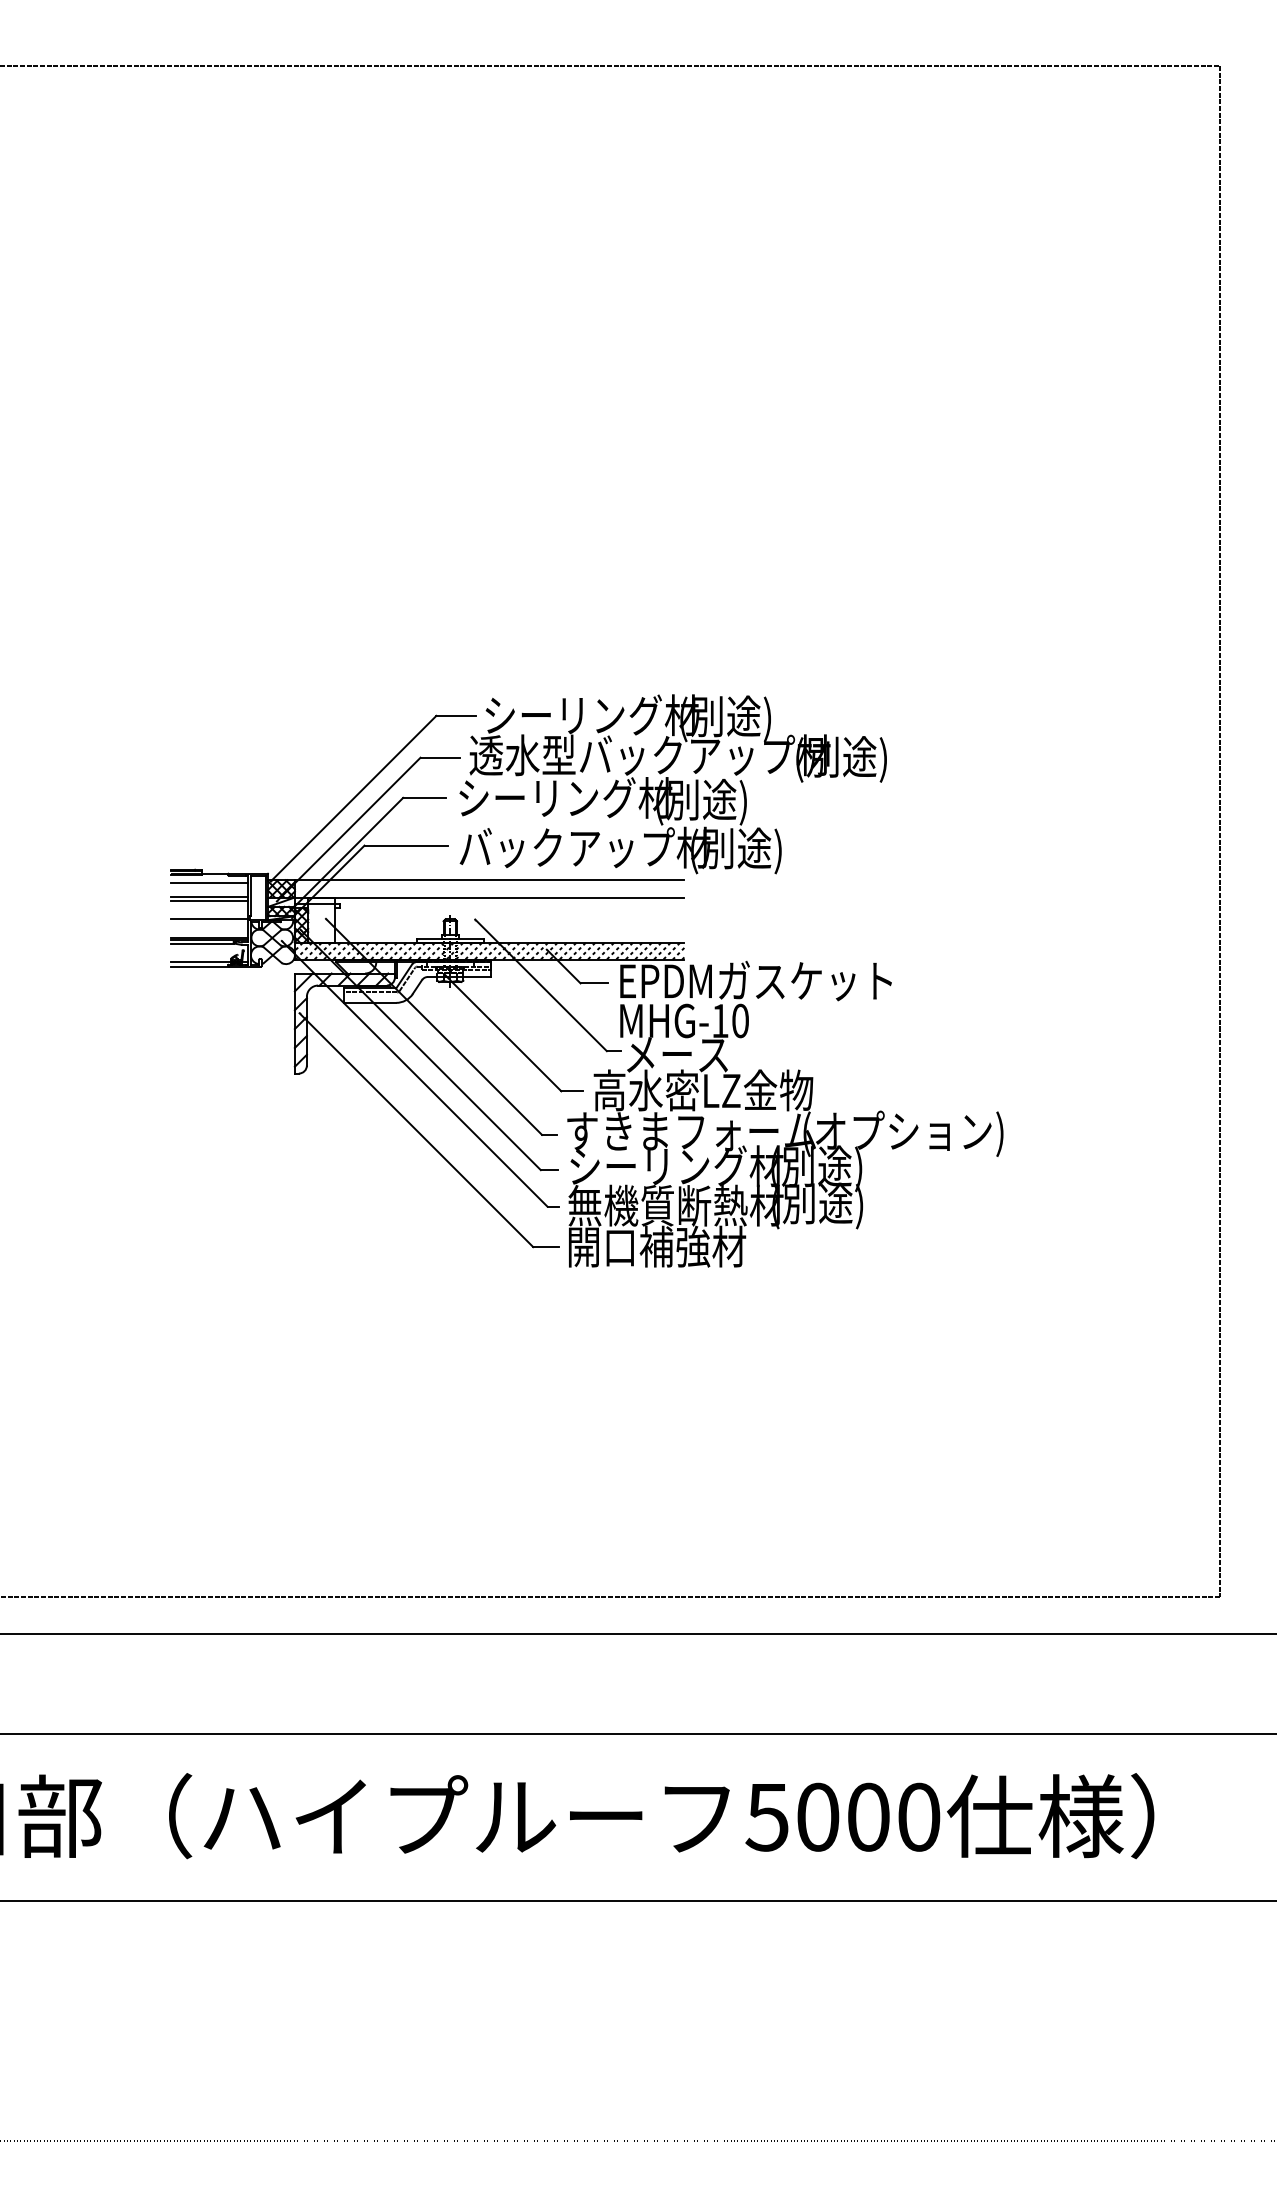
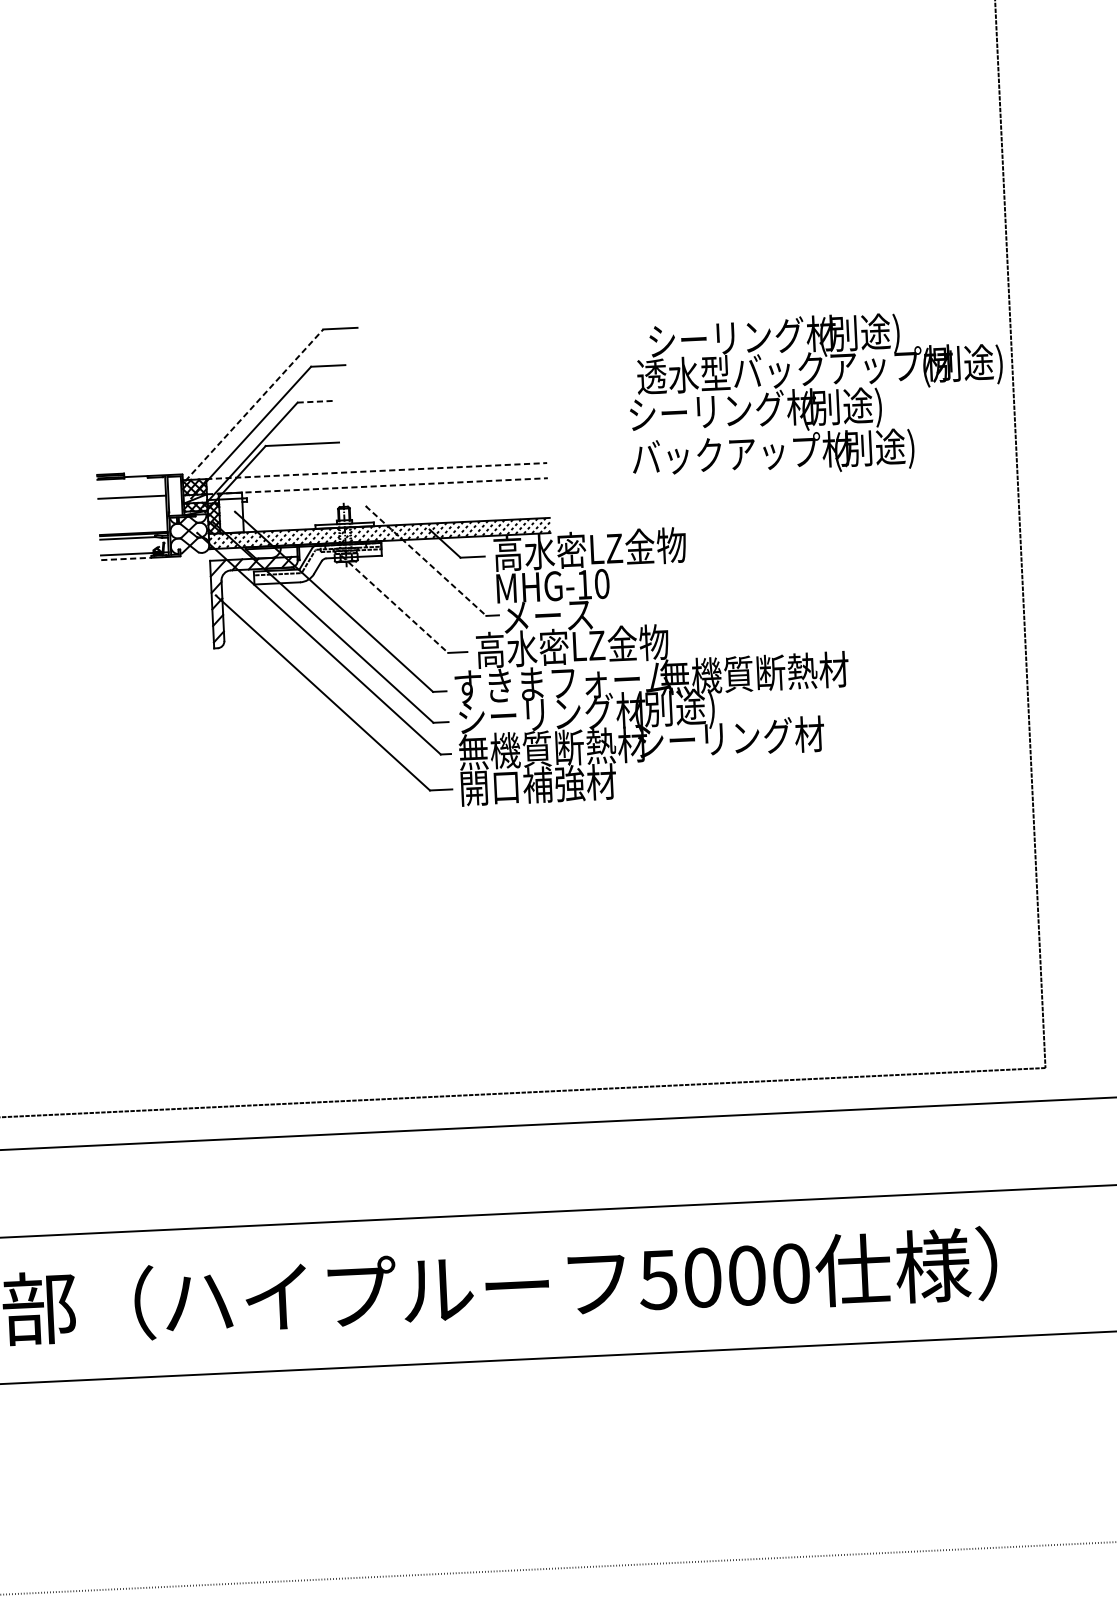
text: (672, 784) -> (815, 394), moved
line: (425, 797) -> (317, 401), solid -> dashed
line: (354, 798) -> (255, 405), solid -> dashed
line: (489, 880) -> (376, 471), solid -> dashed
line: (209, 882) -> (131, 484), removed
line: (489, 897) -> (377, 486), solid -> dashed
line: (209, 900) -> (132, 500), removed
line: (209, 918) -> (133, 516), removed
line: (200, 966) -> (127, 558), solid -> dashed
text: (755, 980) -> (613, 547), EPDMガスケット -> 高水密LZ金物
line: (541, 985) -> (426, 561), solid -> dashed
line: (503, 1033) -> (395, 604), solid -> dashed
text: (909, 1133) -> (754, 675), (オプション) -> 無機質断熱材
text: (878, 1205) -> (730, 739), (別途) -> シーリング材

